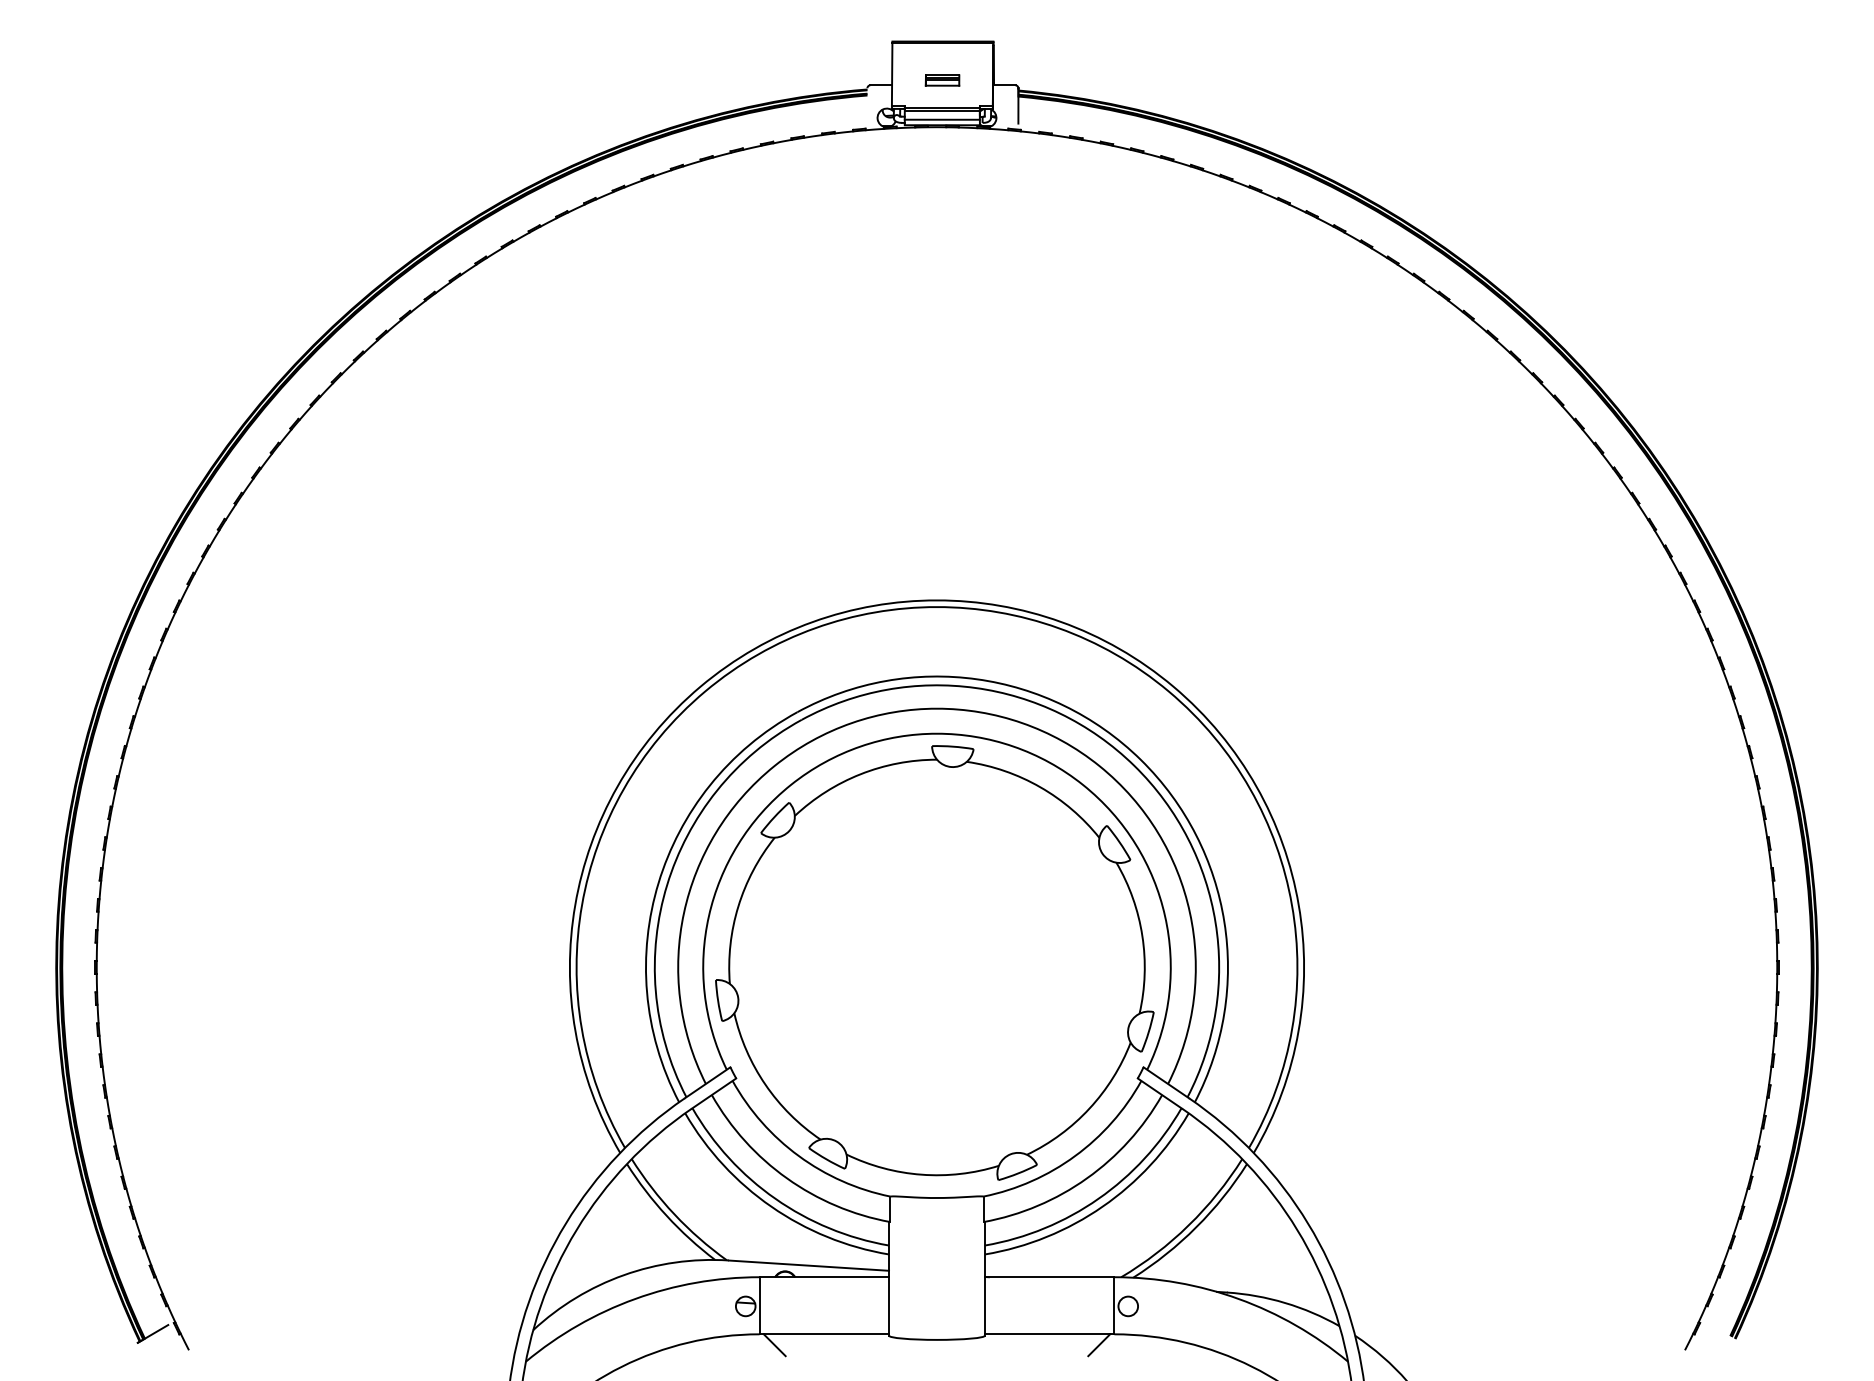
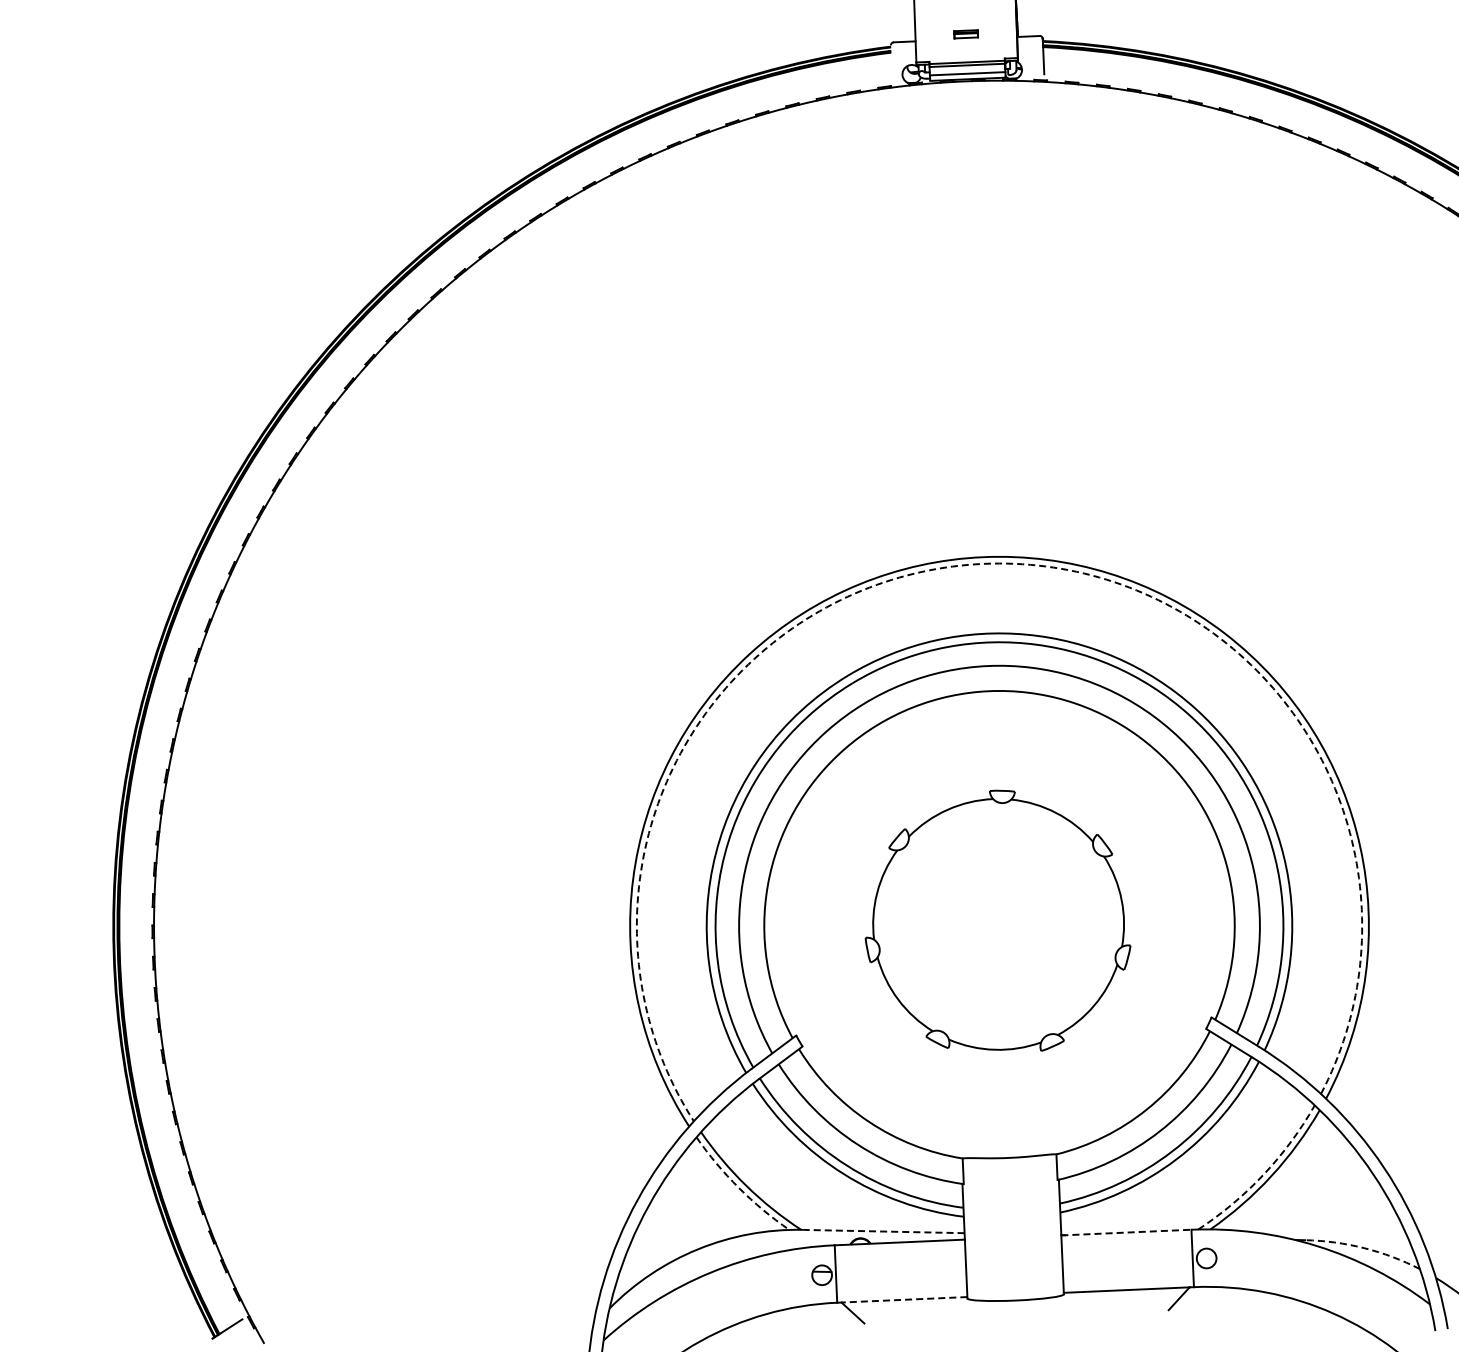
part: (942, 80) -> (966, 34), size x0.7
arc: (937, 607) -> (984, 564), solid -> dashed
part: (934, 962) -> (996, 921), size x0.6
arc: (666, 1215) -> (738, 1187), solid -> dashed
arc: (1188, 1225) -> (1263, 1174), solid -> dashed
line: (808, 1265) -> (883, 1231), solid -> dashed
line: (1049, 1277) -> (1126, 1232), solid -> dashed
arc: (1285, 1302) -> (1364, 1247), solid -> dashed
line: (826, 1334) -> (904, 1299), solid -> dashed

